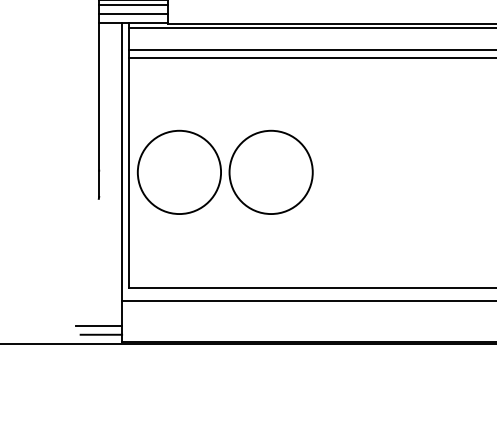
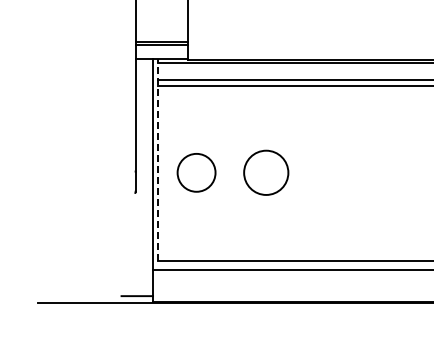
line: (133, 13) -> (161, 52), removed
line: (129, 156) -> (158, 160), solid -> dashed
circle: (179, 171) -> (196, 172), size x0.6
circle: (270, 171) -> (265, 172), size x0.7
line: (99, 326) -> (135, 289), removed

